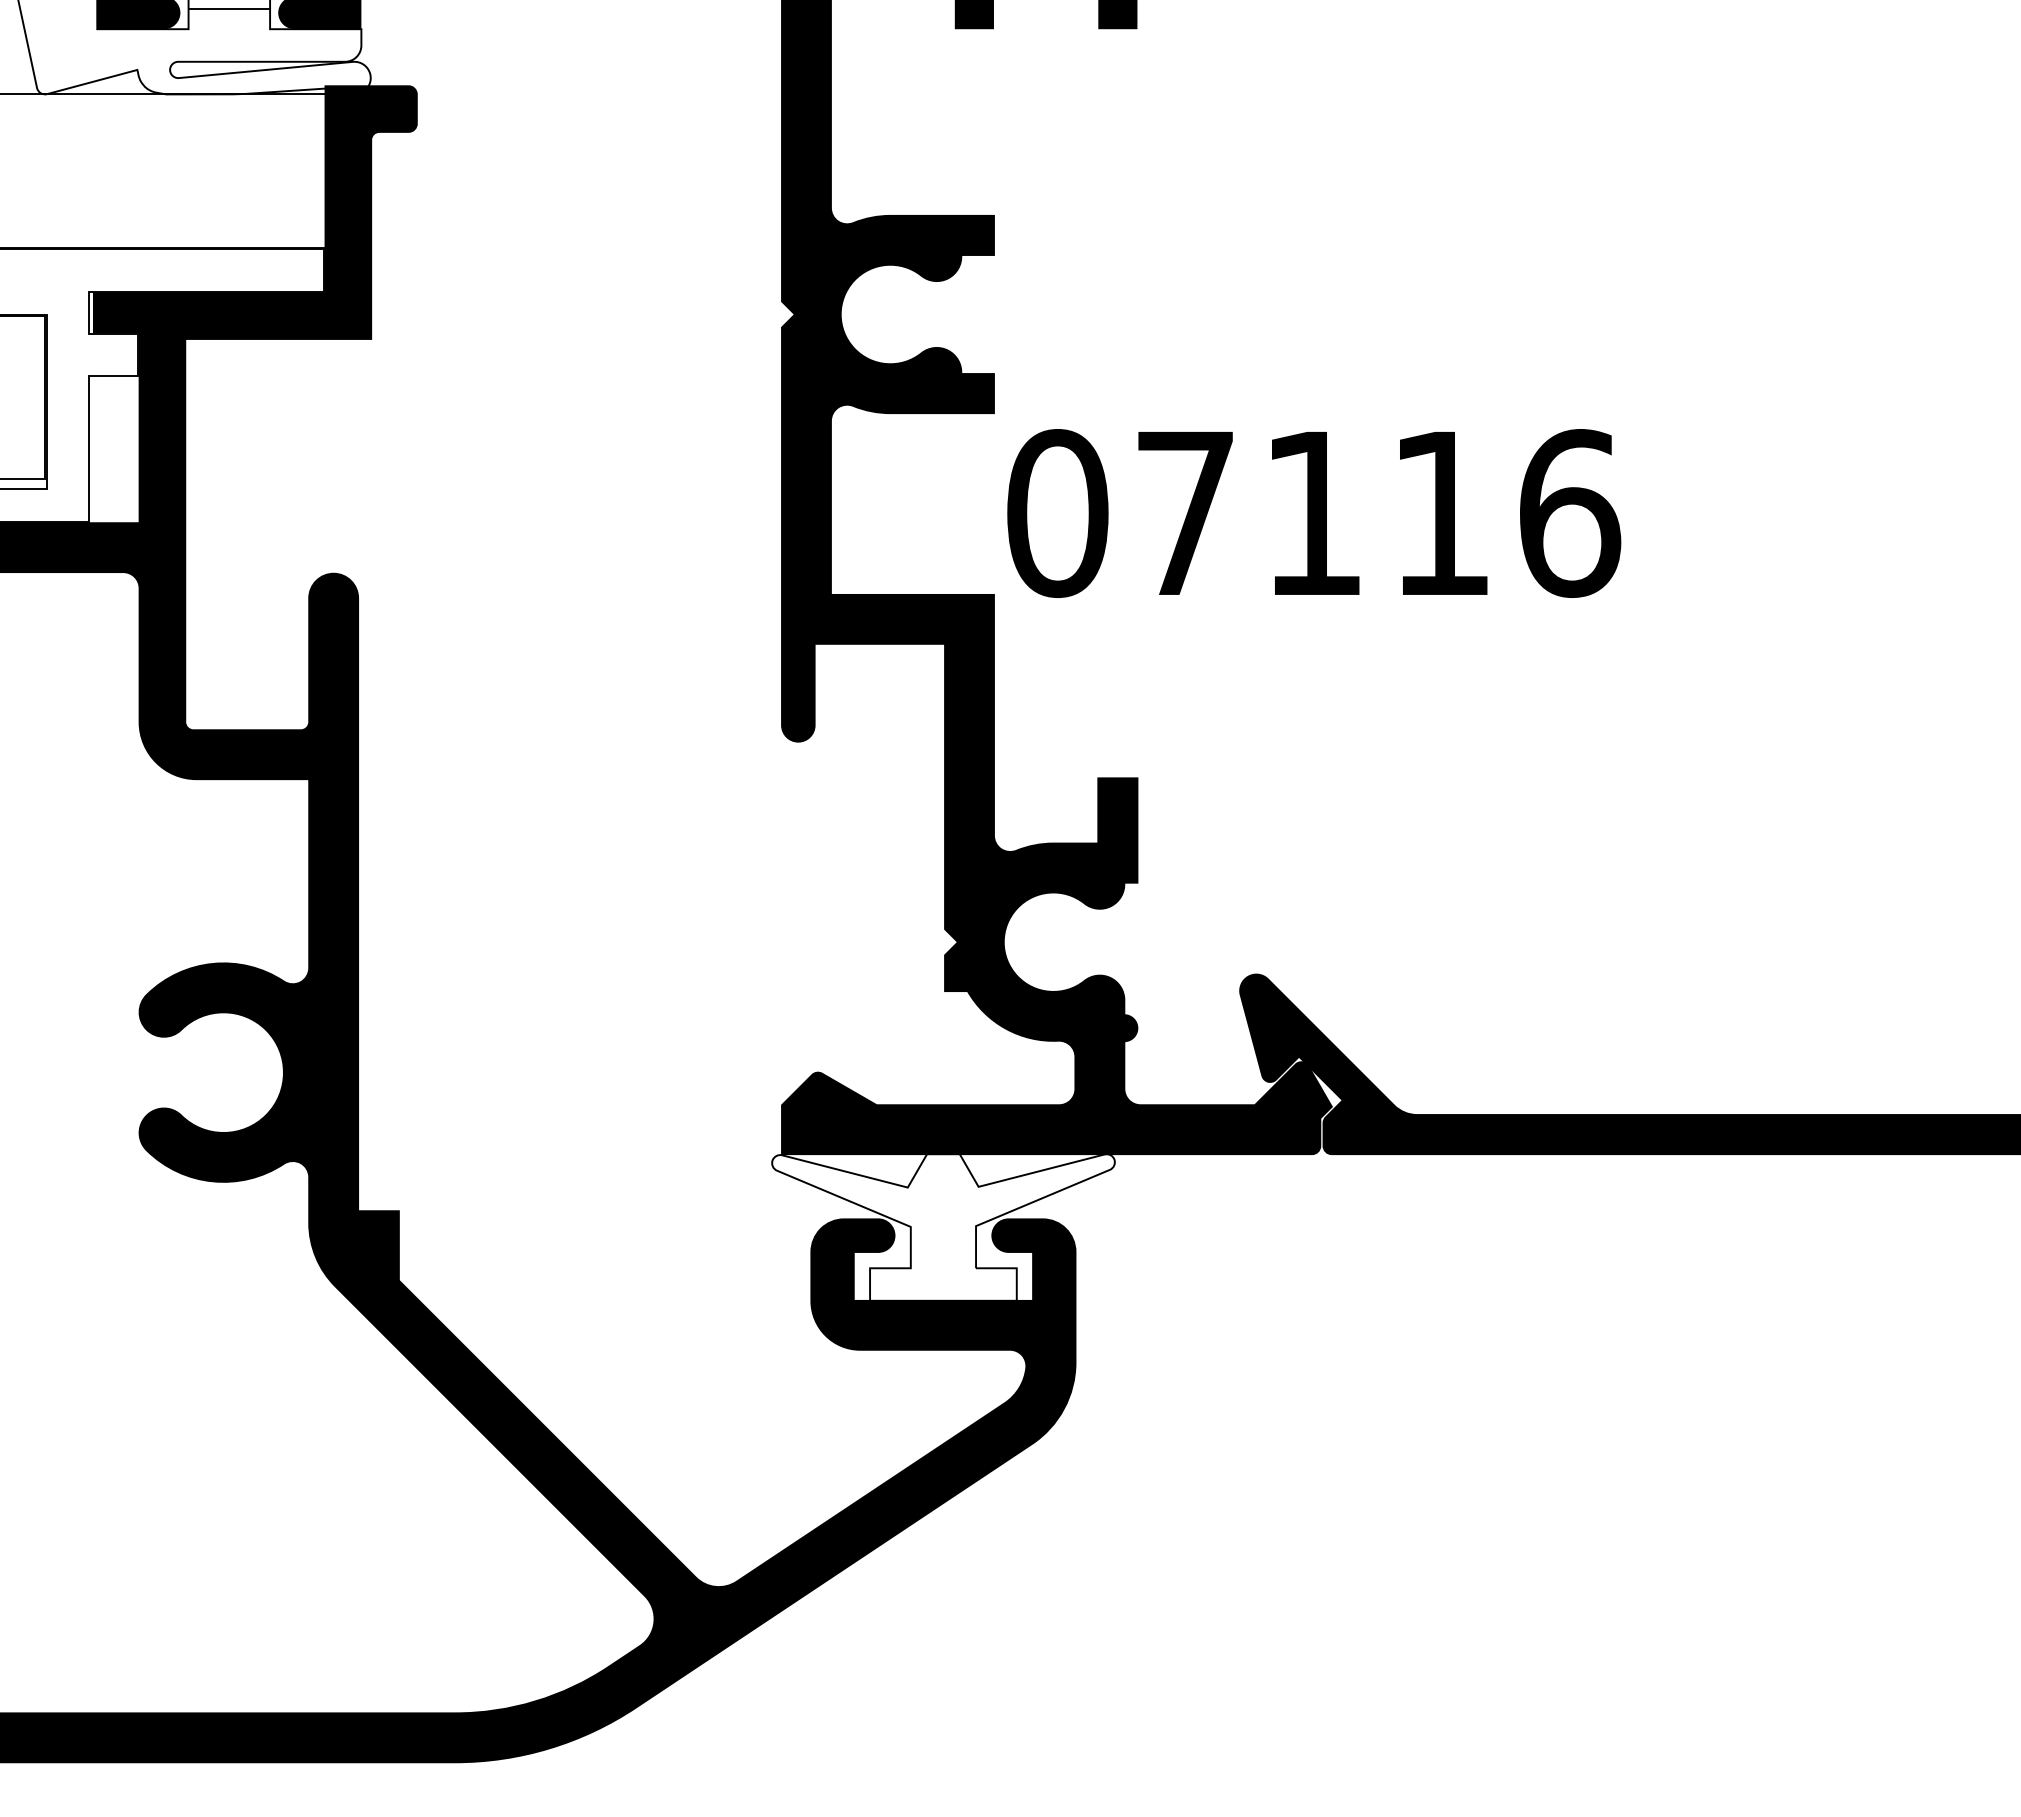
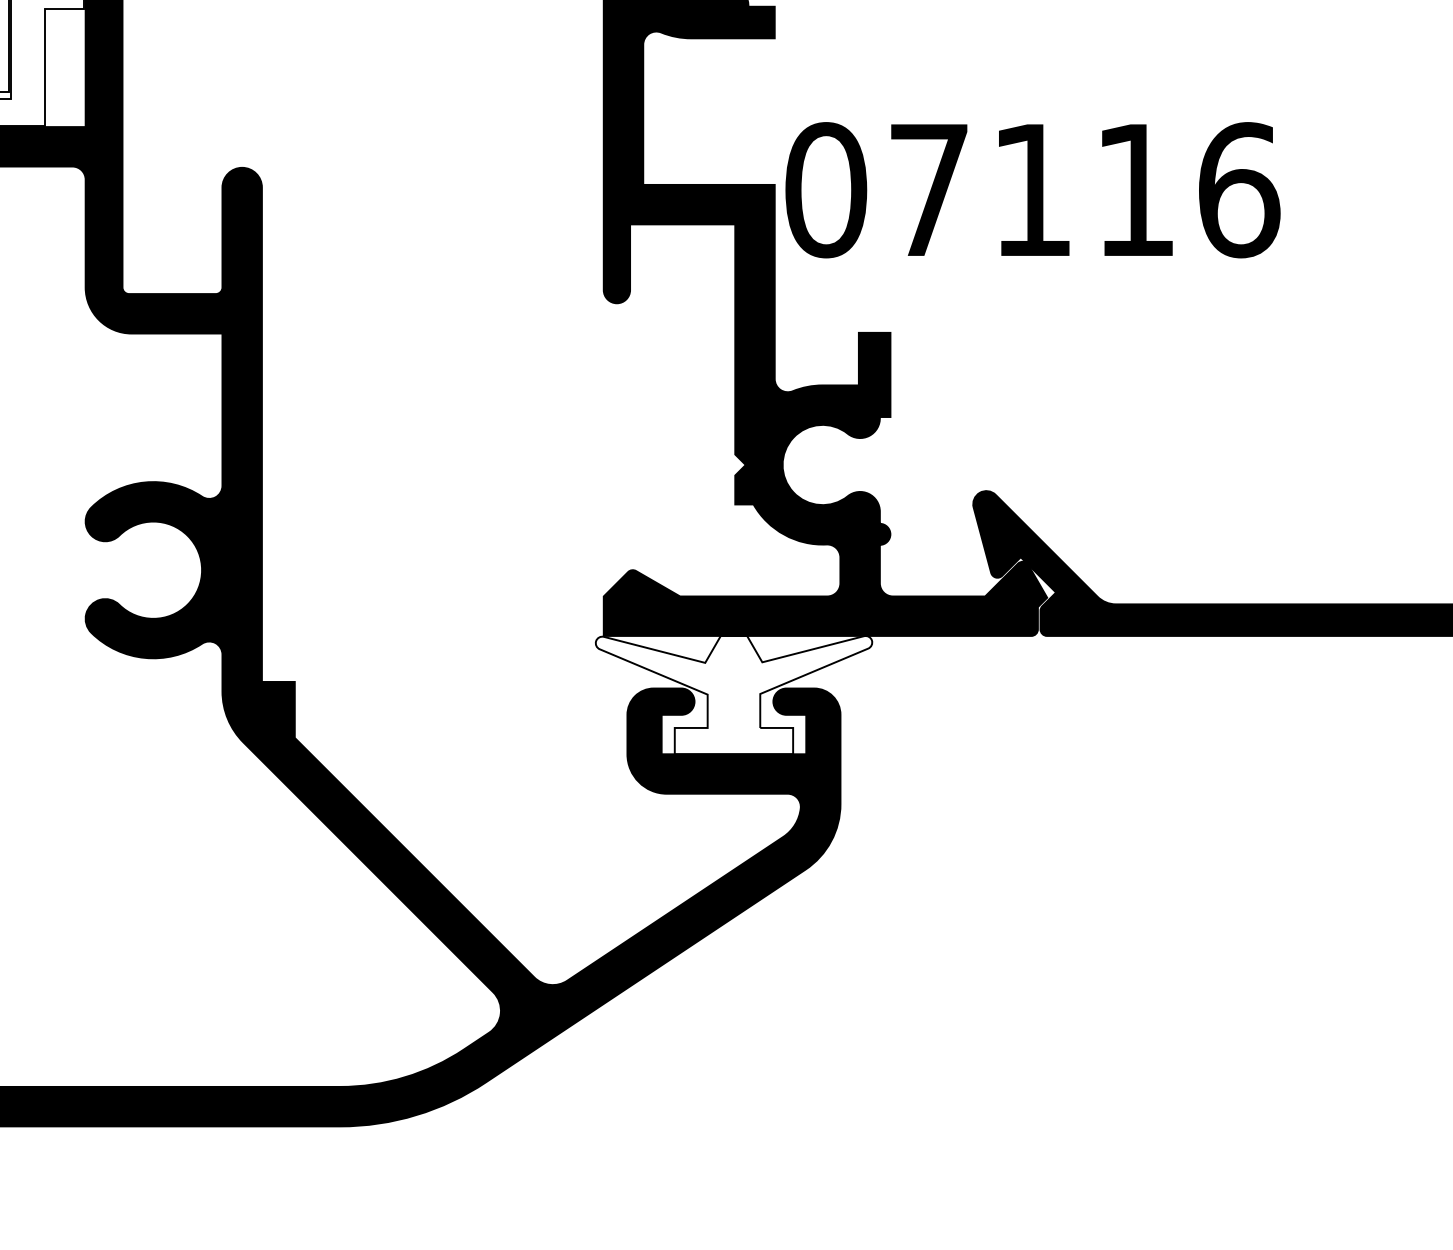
text: (1314, 513) -> (1033, 190), moved

